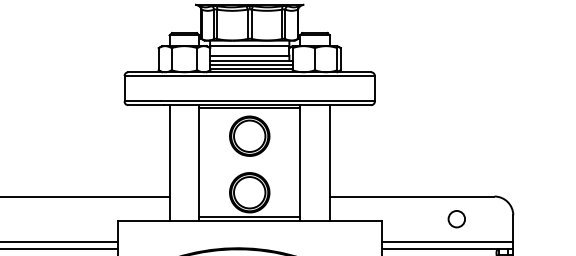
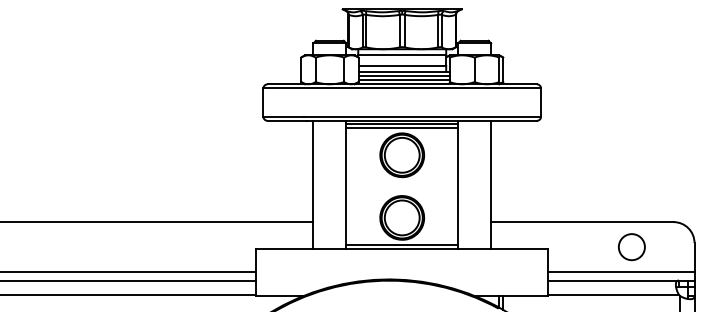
line: (249, 112) -> (402, 128), added
circle: (456, 219) -> (631, 247), size x1.43

